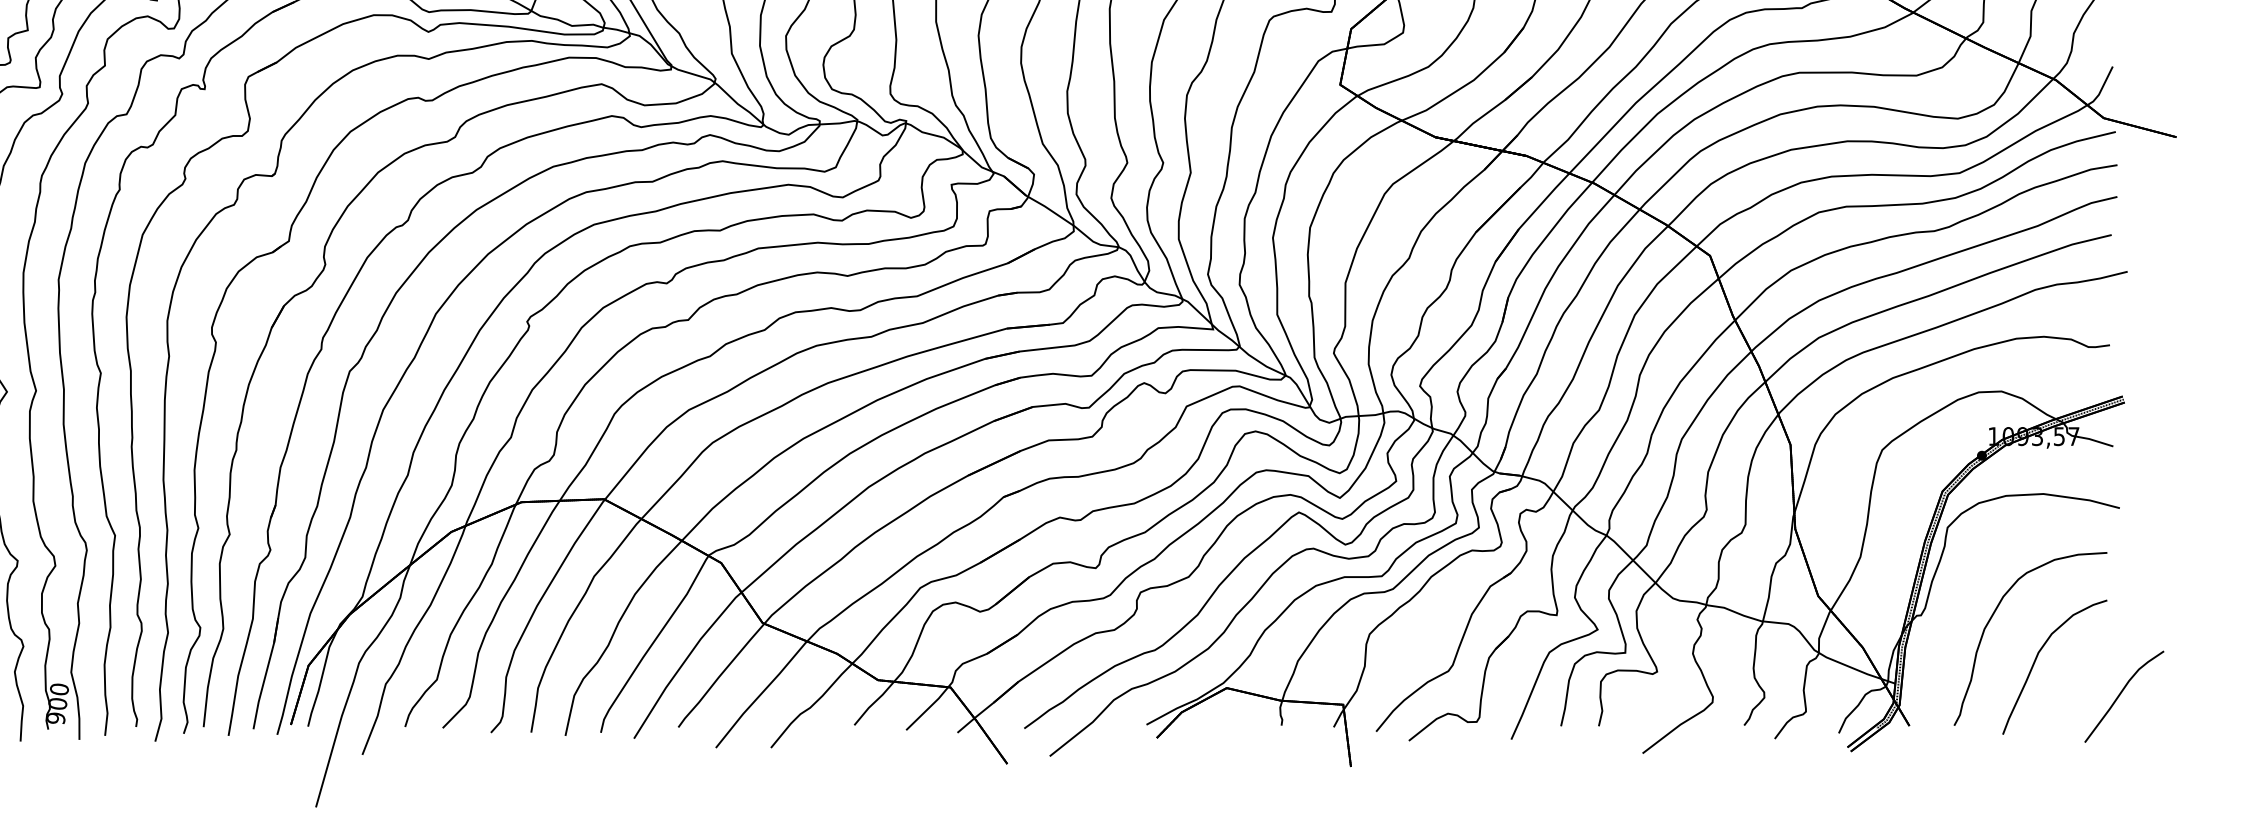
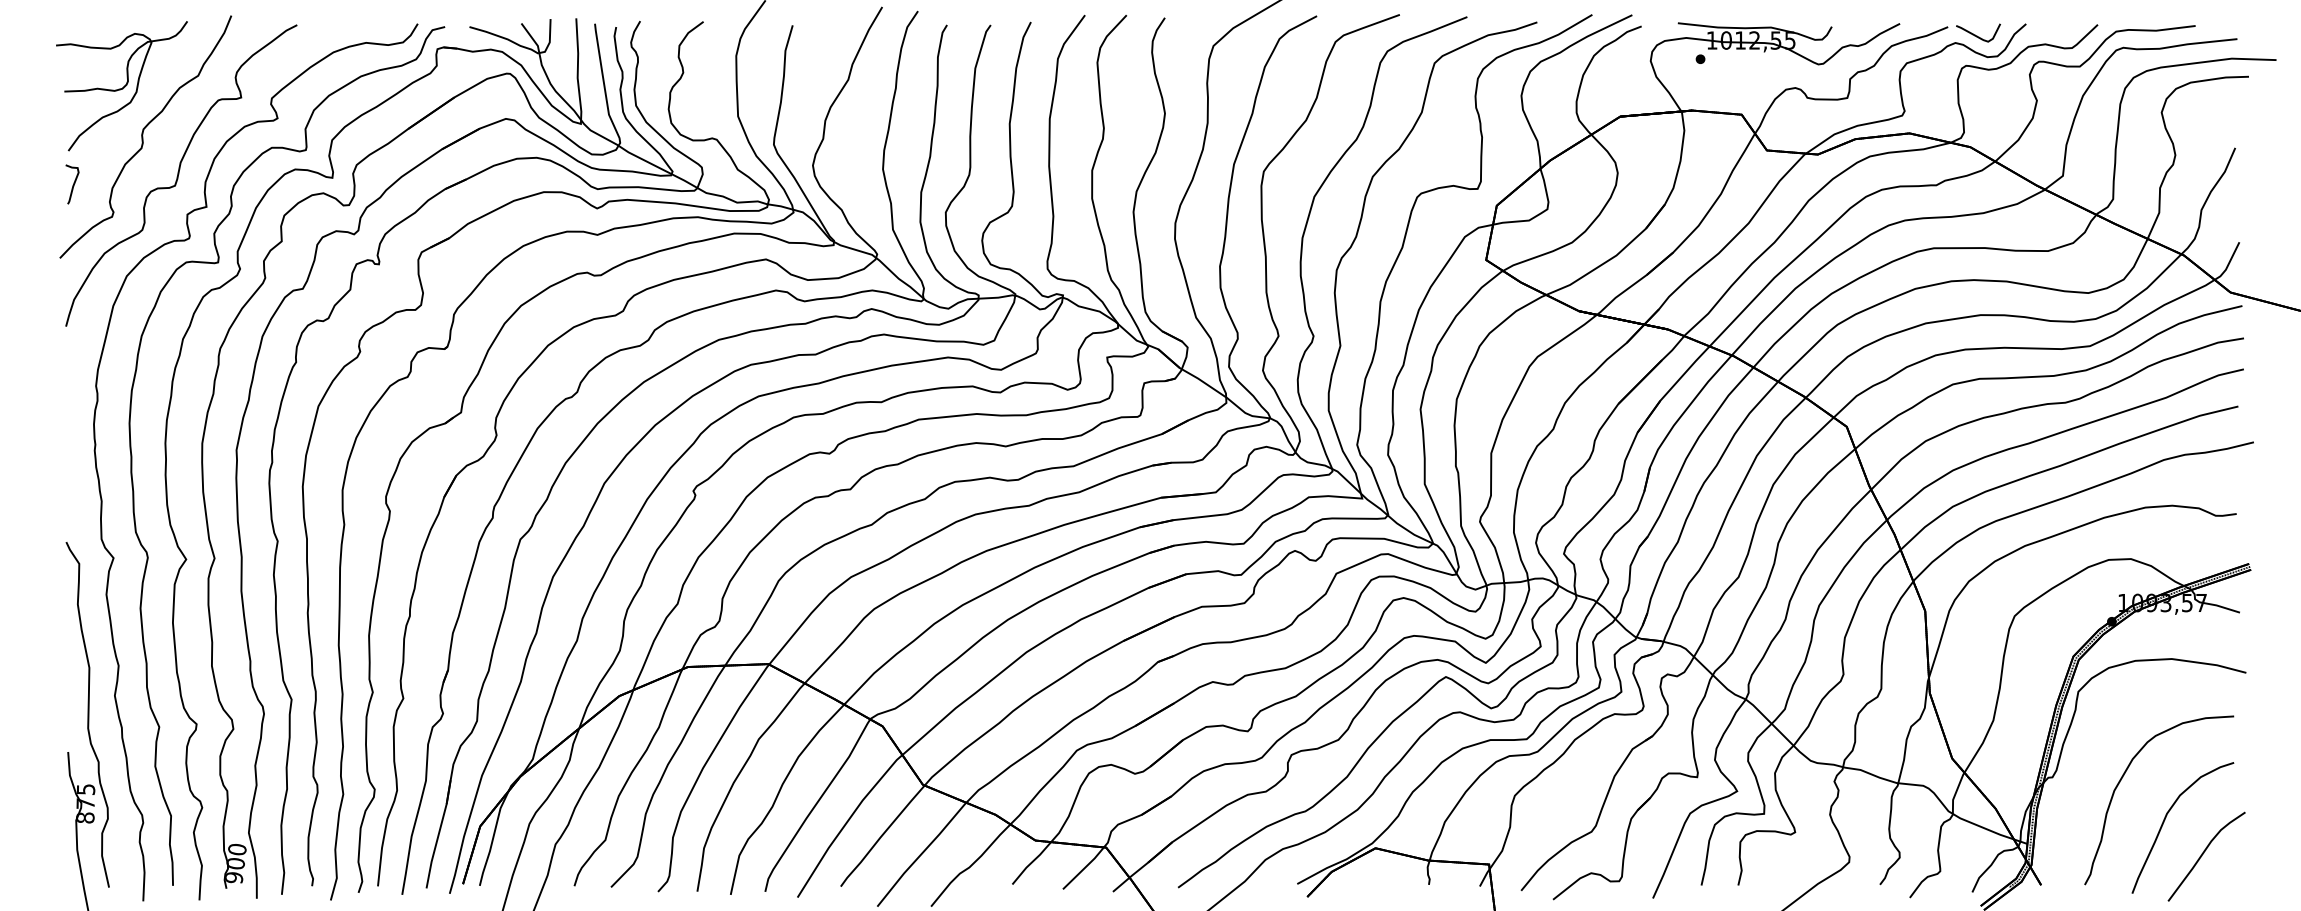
curve: (2122, 693) -> (2204, 853), moved

